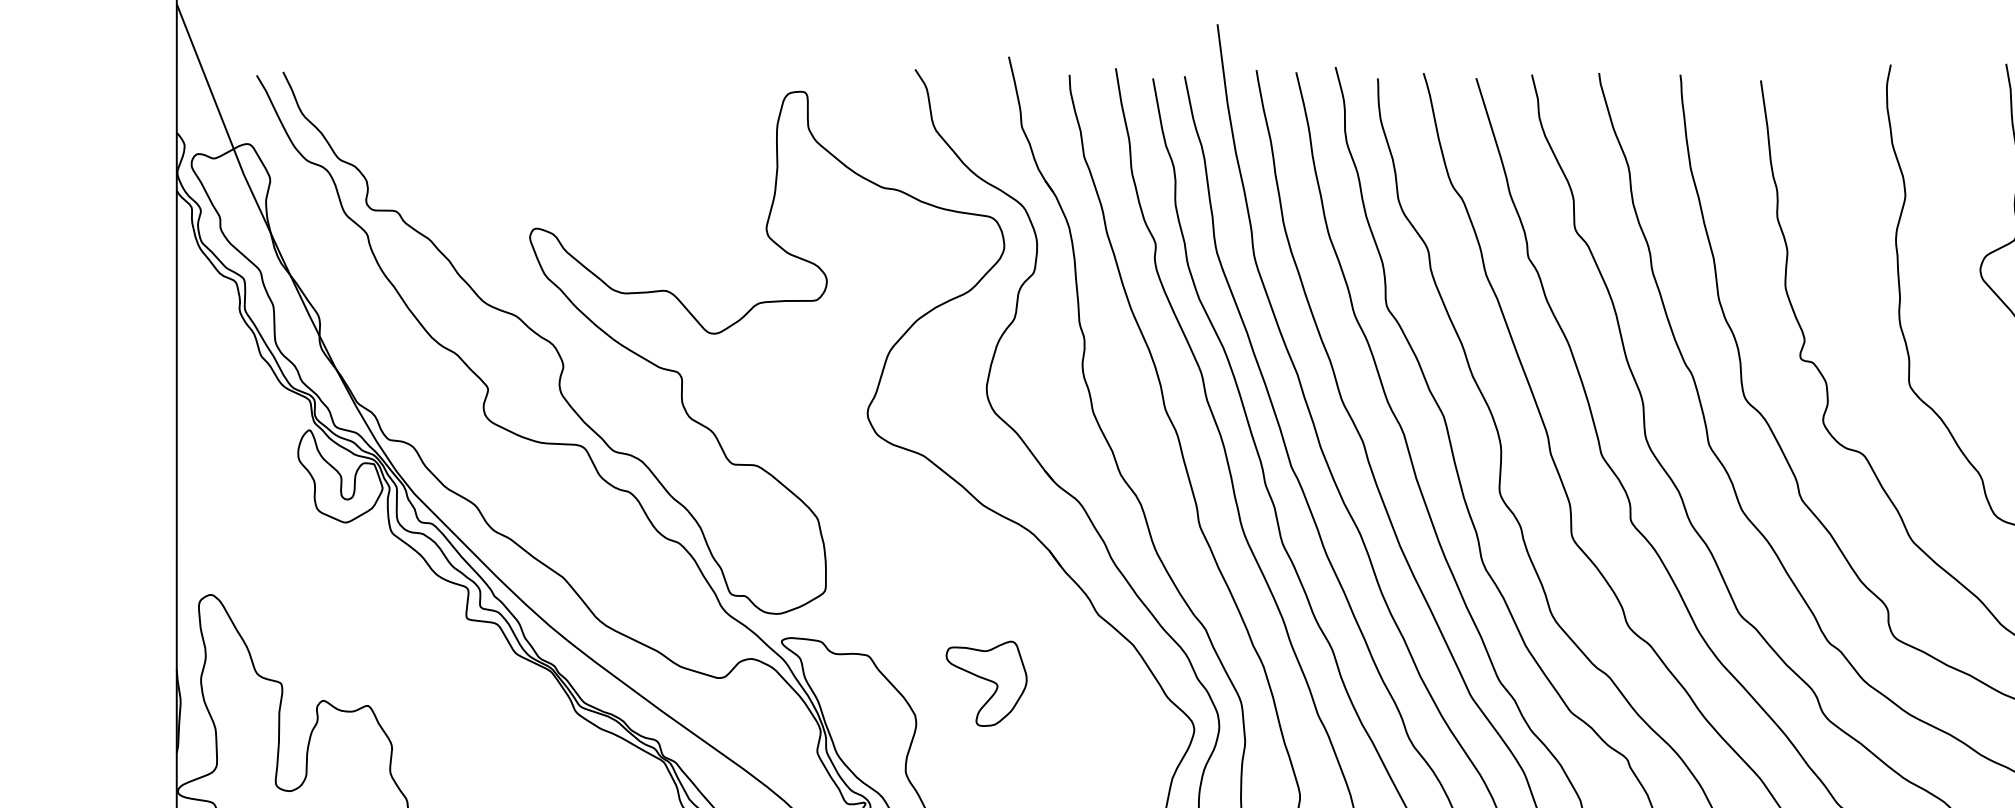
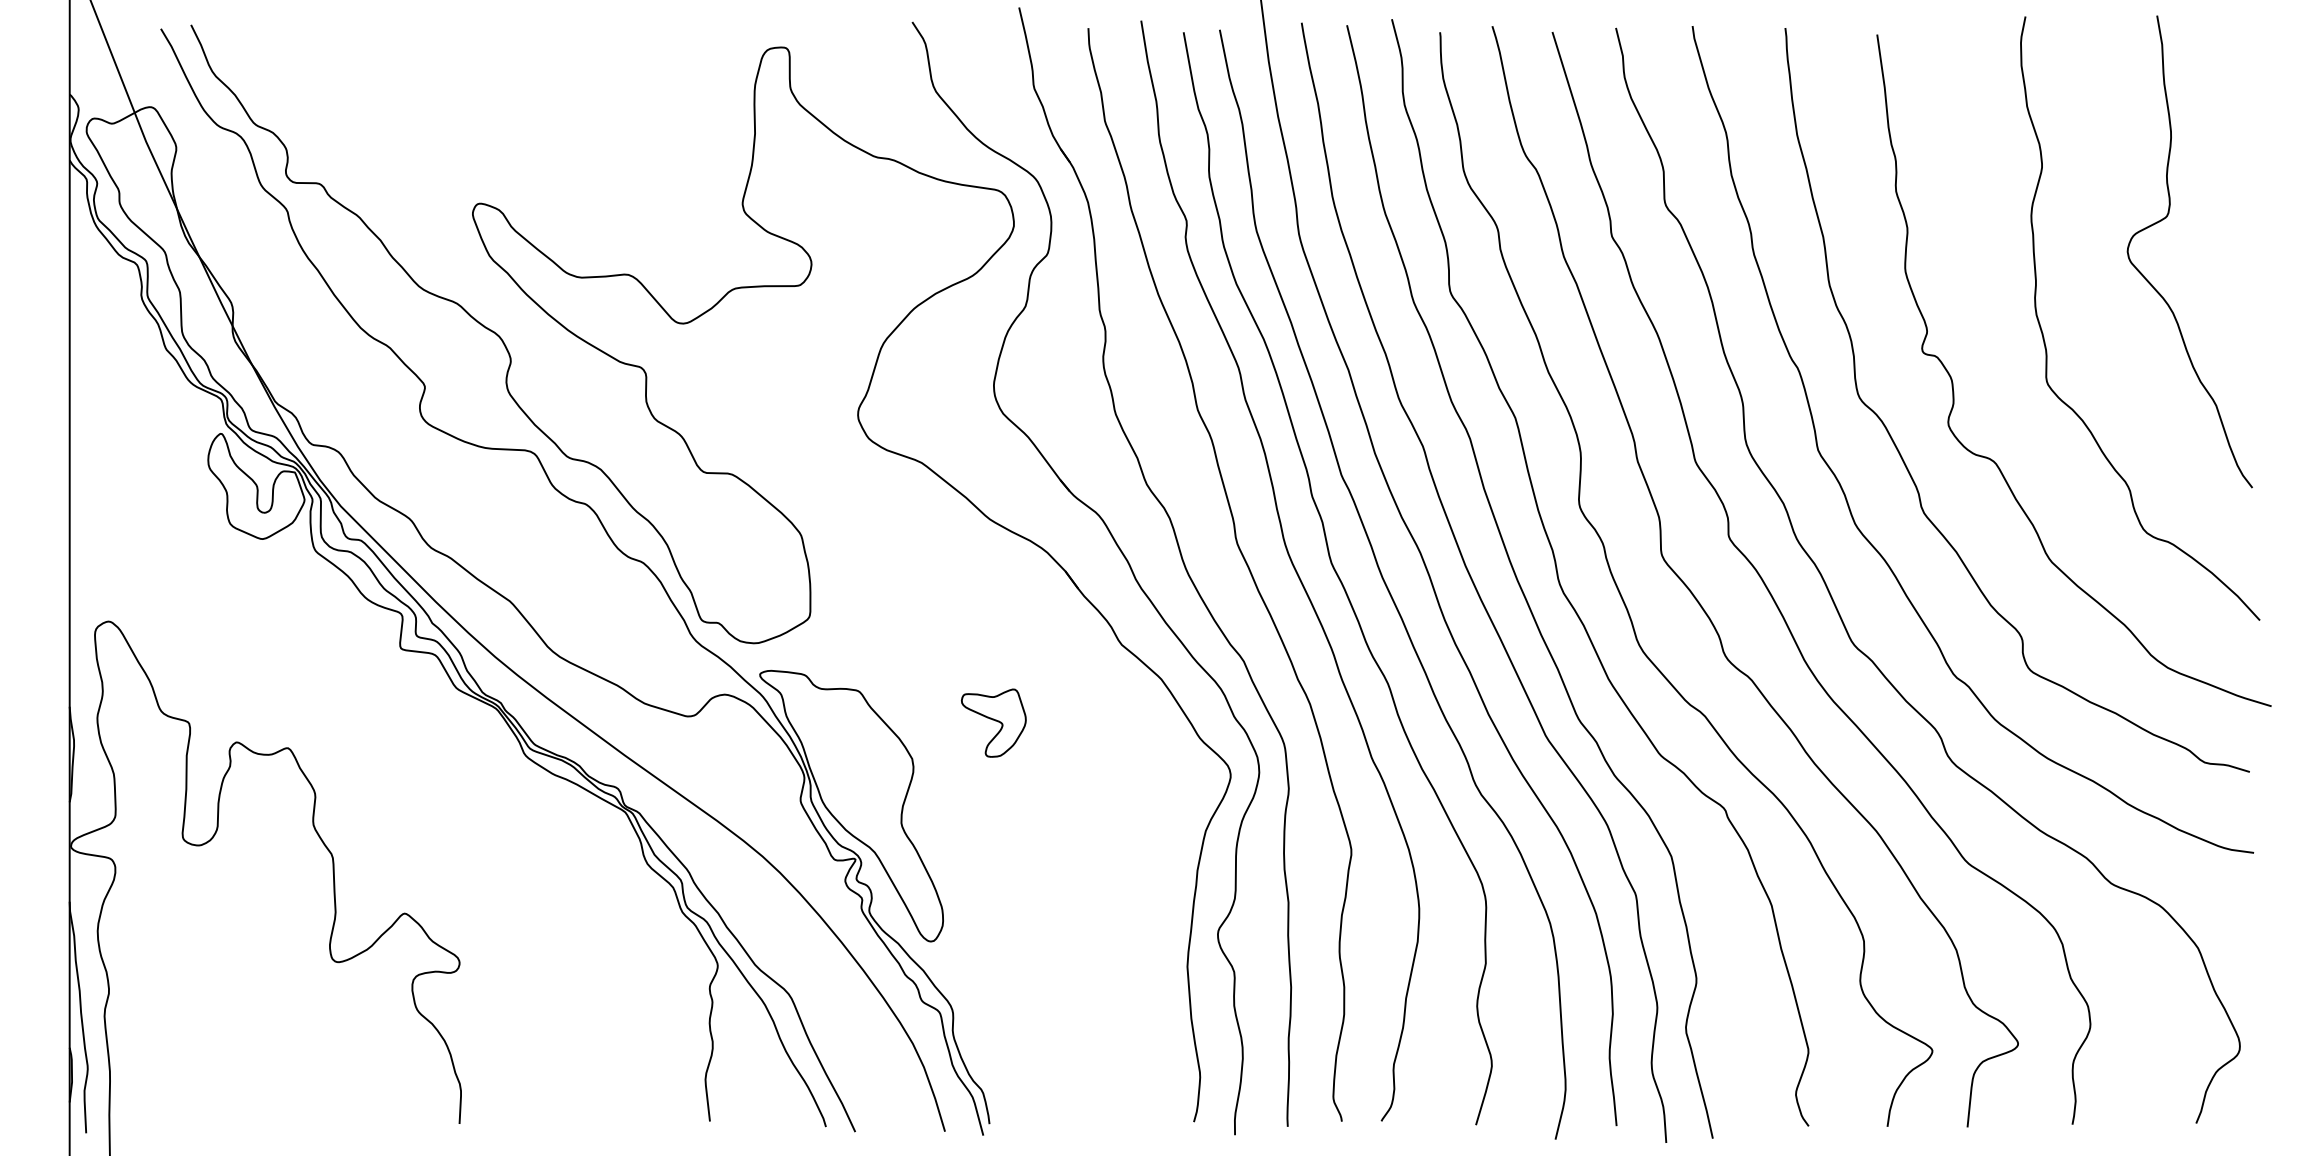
part: (986, 684) -> (993, 723), size x0.7

